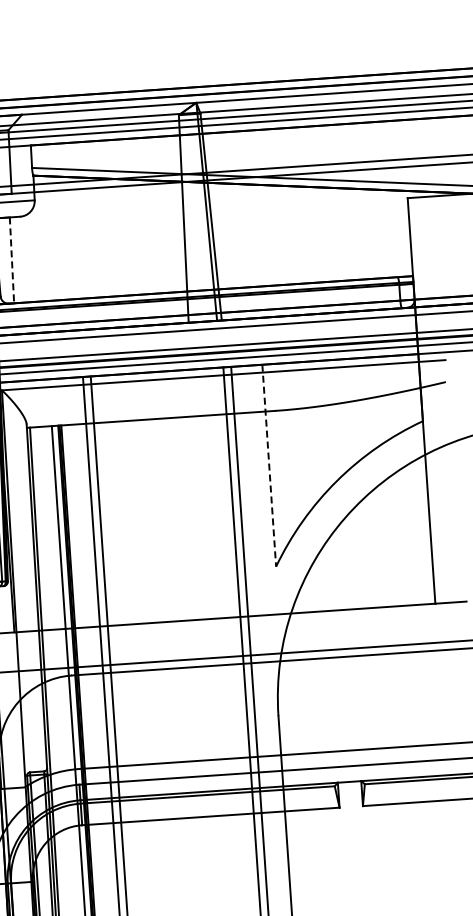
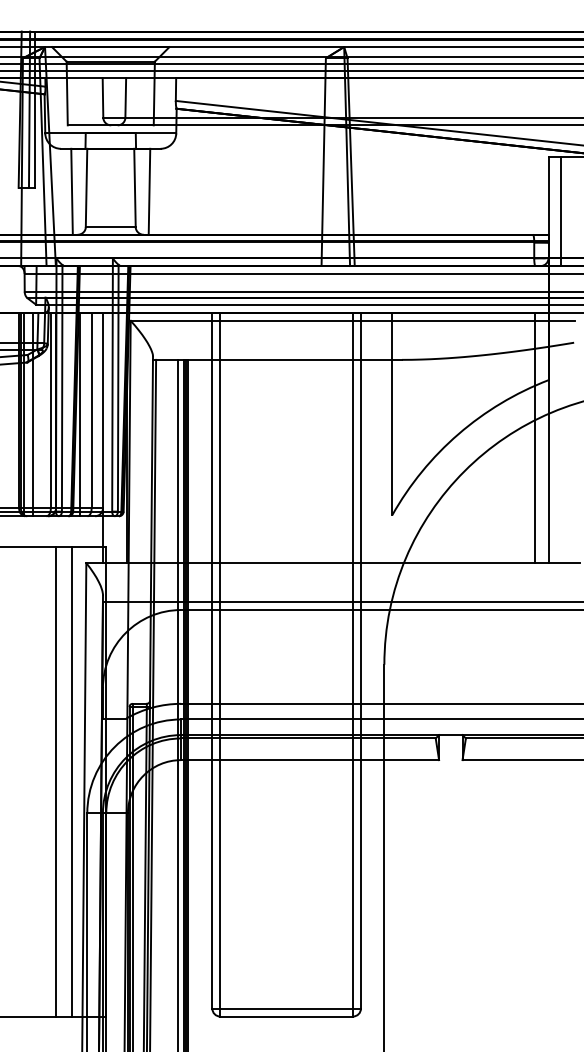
line: (424, 252) -> (561, 211), added
line: (12, 261) -> (149, 192), dashed -> solid
line: (269, 466) -> (392, 414), dashed -> solid
line: (413, 479) -> (535, 437), added

